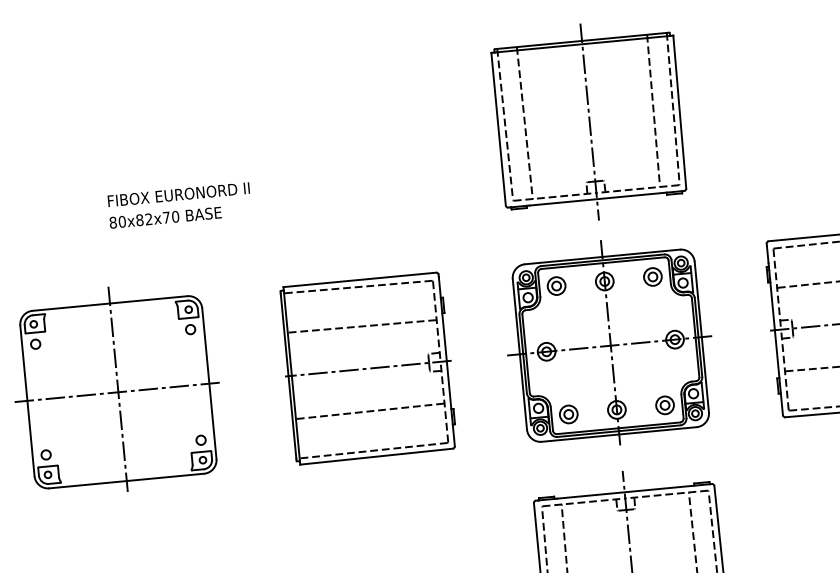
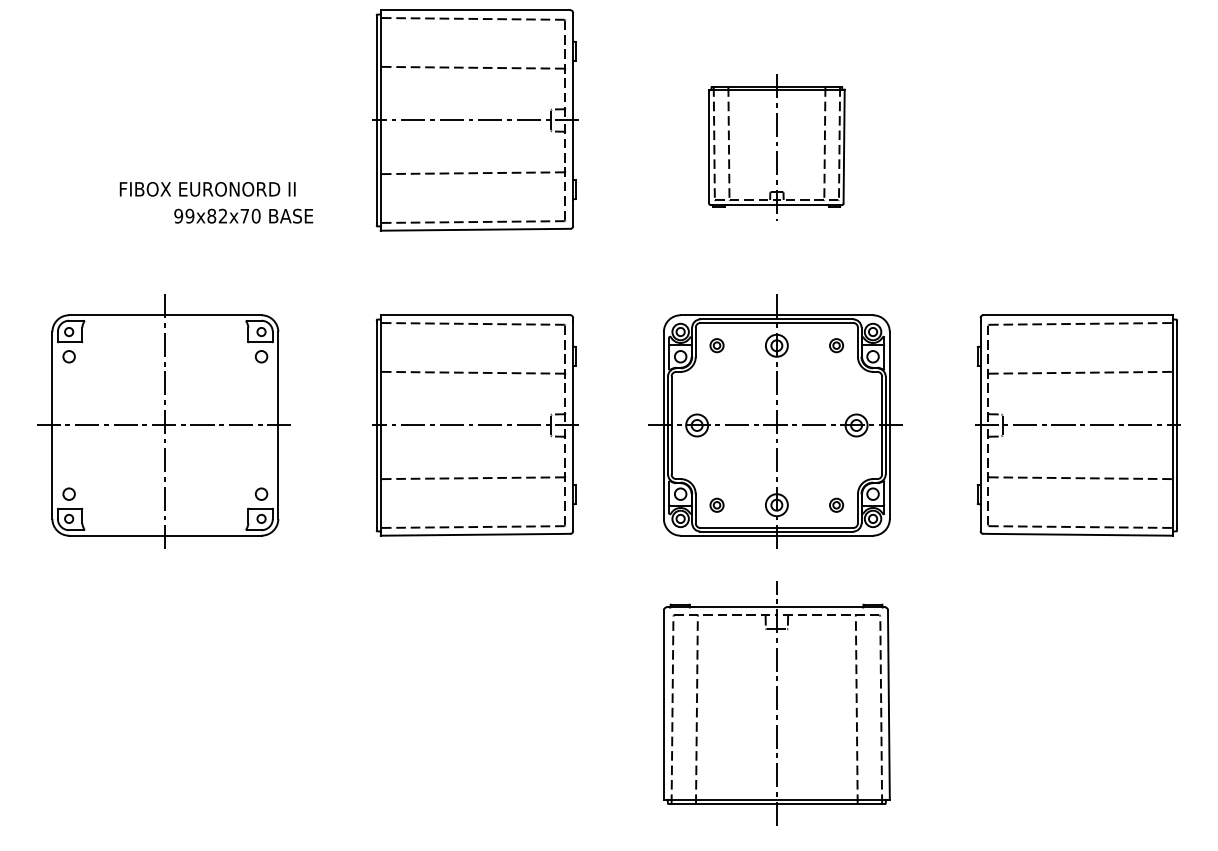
part: (589, 121) -> (776, 147), size x0.6
part: (344, 123) -> (475, 120), added
text: (178, 194) -> (207, 189), moved
text: (117, 222) -> (184, 216), 80x82x70 -> 99x82x70
part: (652, 276) -> (836, 345), size x0.6
part: (556, 285) -> (716, 345), size x0.6
part: (664, 405) -> (836, 505), size x0.6
part: (568, 414) -> (716, 505), size x0.6

